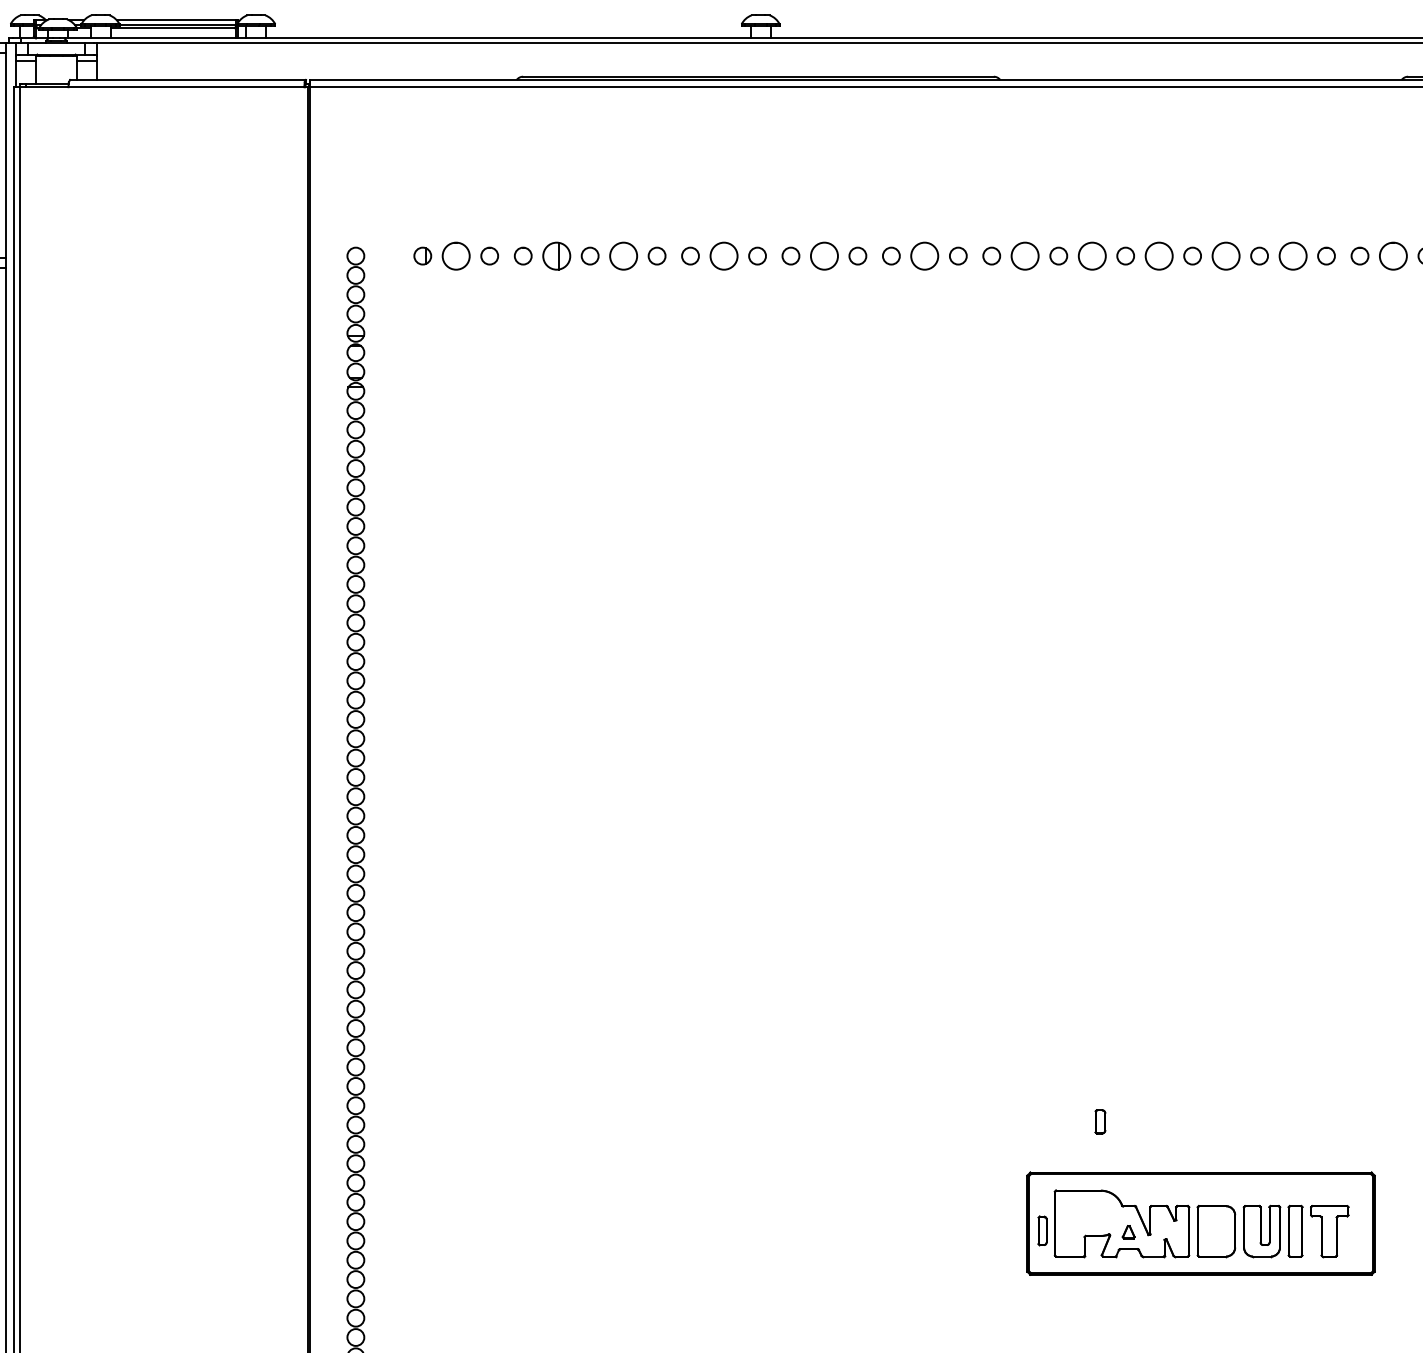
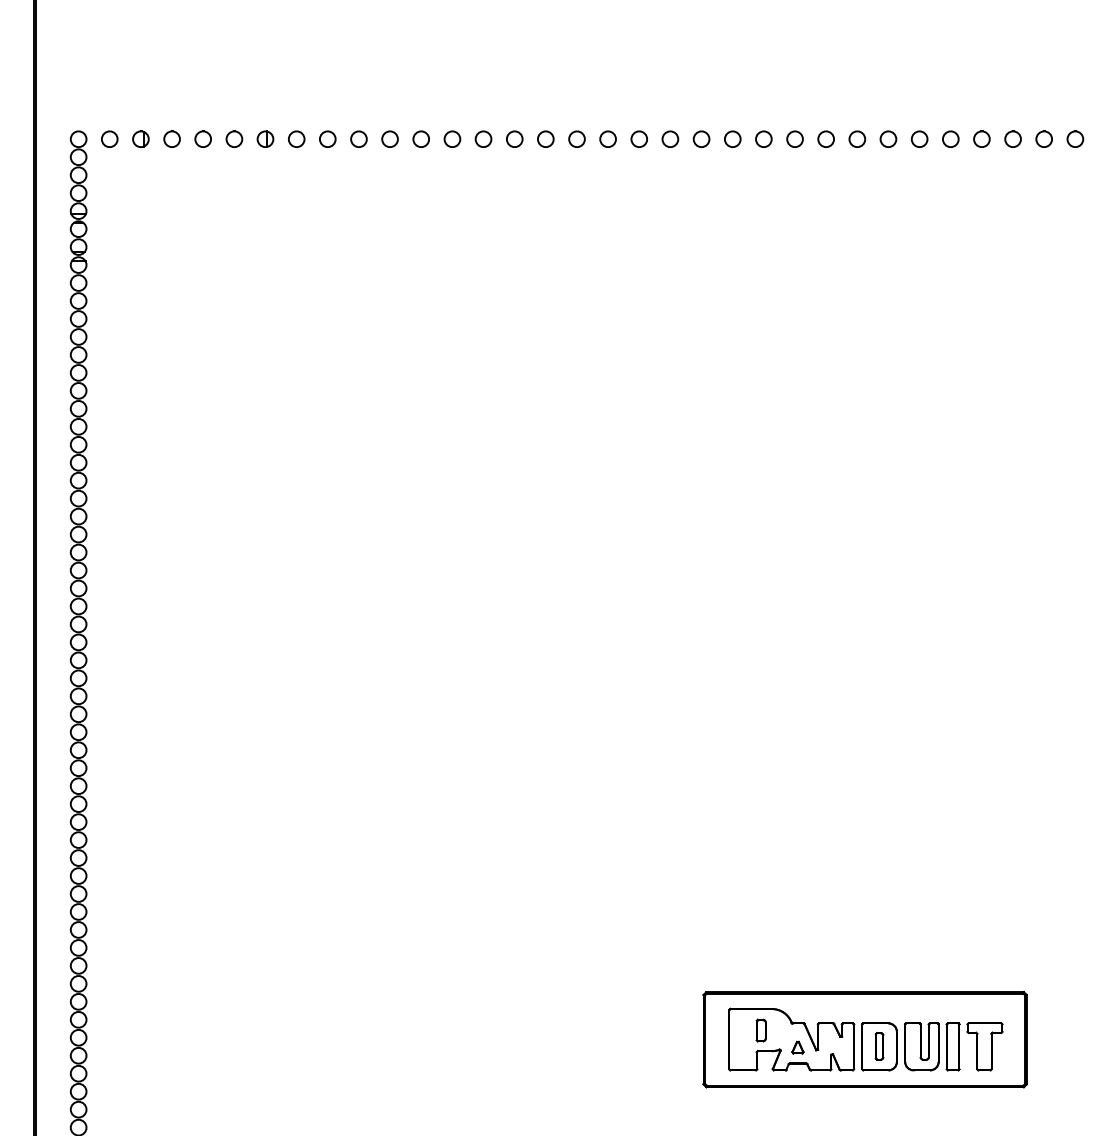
circle: (389, 255) -> (109, 138), added
part: (456, 255) -> (172, 138), size x0.62
part: (556, 255) -> (265, 138), size x0.62
circle: (623, 255) -> (327, 138), size x0.62
circle: (723, 255) -> (420, 138), size x0.62
circle: (824, 255) -> (514, 138), size x0.62
circle: (924, 255) -> (607, 138), size x0.62
circle: (1025, 255) -> (701, 138), size x0.62
circle: (1091, 255) -> (763, 138), size x0.62
circle: (1158, 255) -> (825, 138), size x0.62
circle: (1225, 255) -> (887, 138), size x0.62
circle: (1292, 255) -> (950, 138), size x0.62
part: (1393, 255) -> (1044, 138), size x0.62
part: (1100, 1121) -> (761, 1030), moved
part: (1042, 1230) -> (879, 1046), moved

